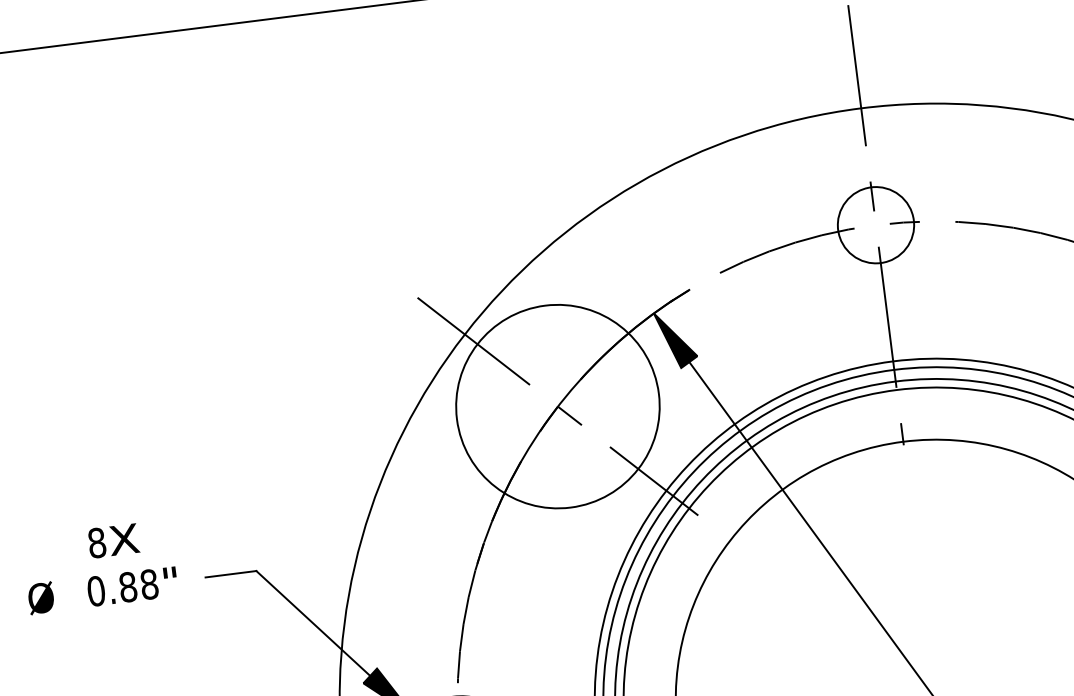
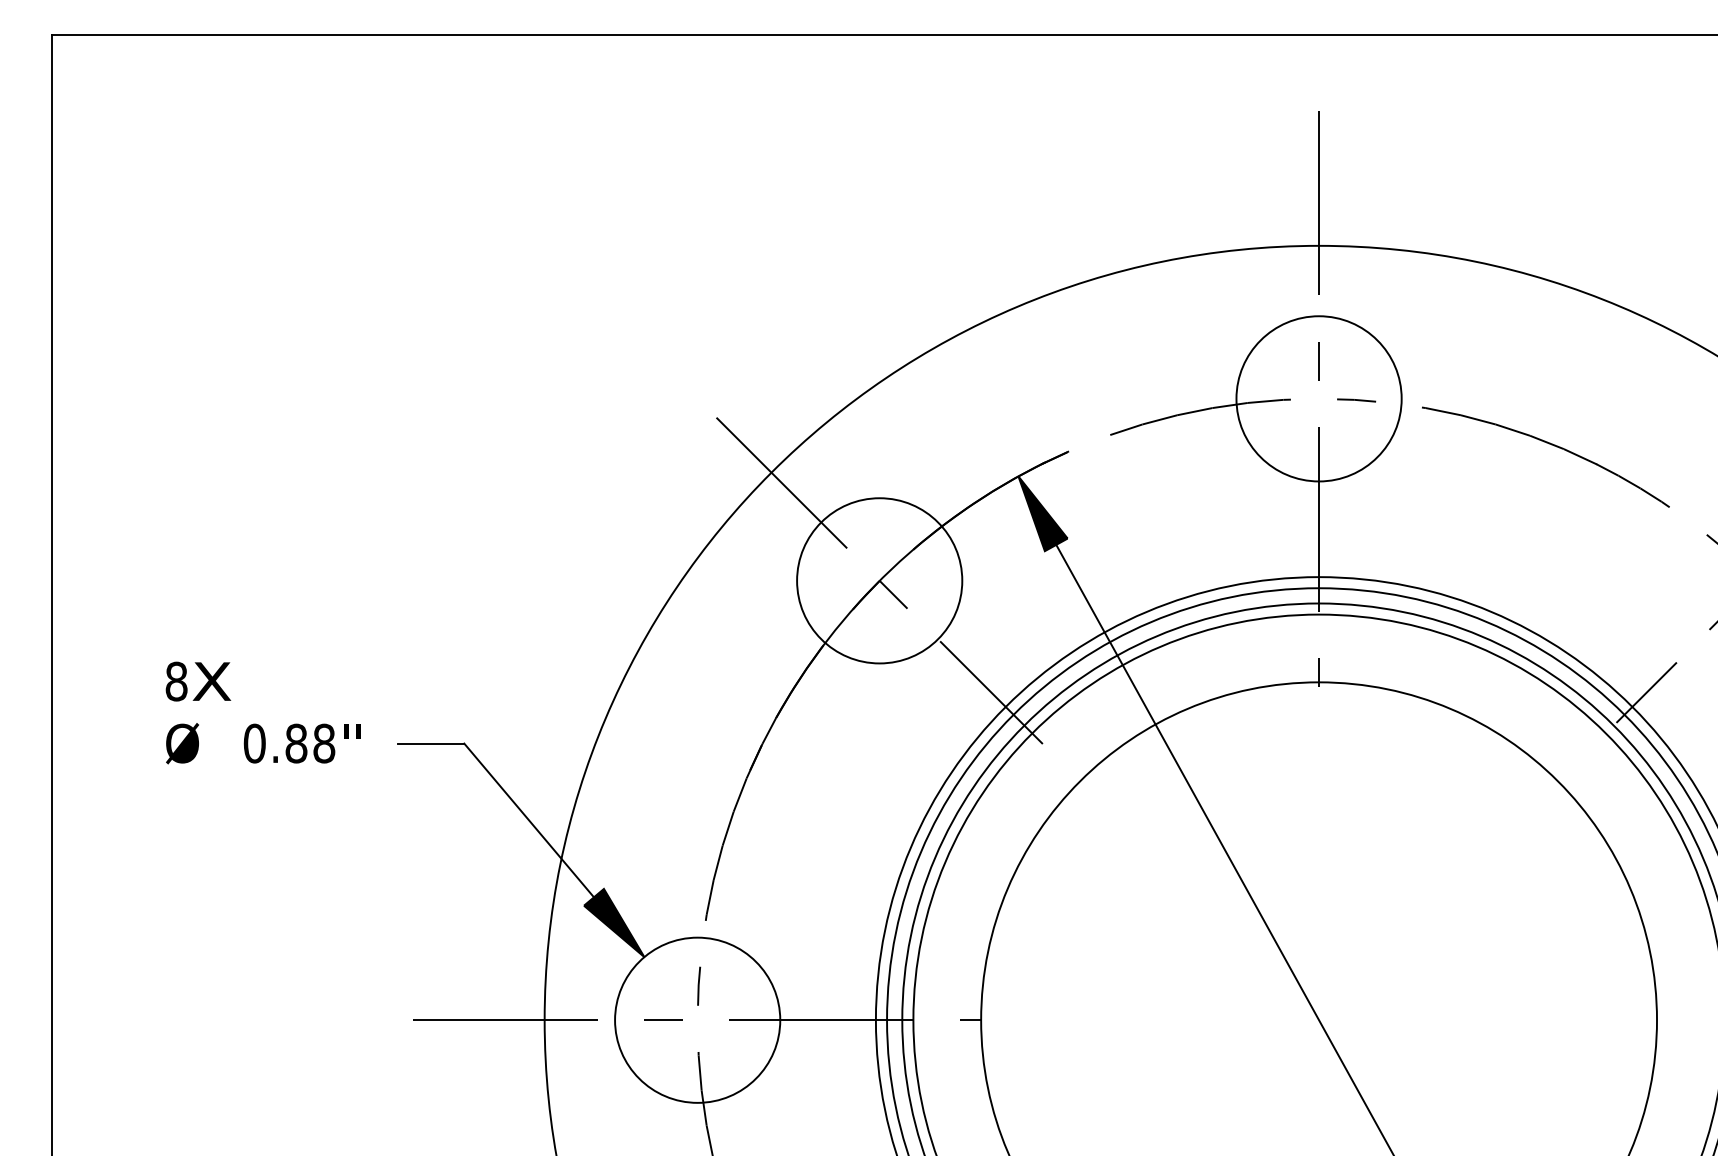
circle: (875, 225) -> (1318, 398), size x1.67
circle: (557, 406) -> (879, 580), size x0.62
text: (113, 540) -> (198, 681), moved

